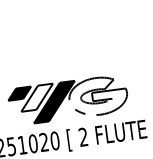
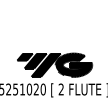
fill: (97, 95) -> (73, 64), added
fill: (36, 96) -> (35, 60), added

